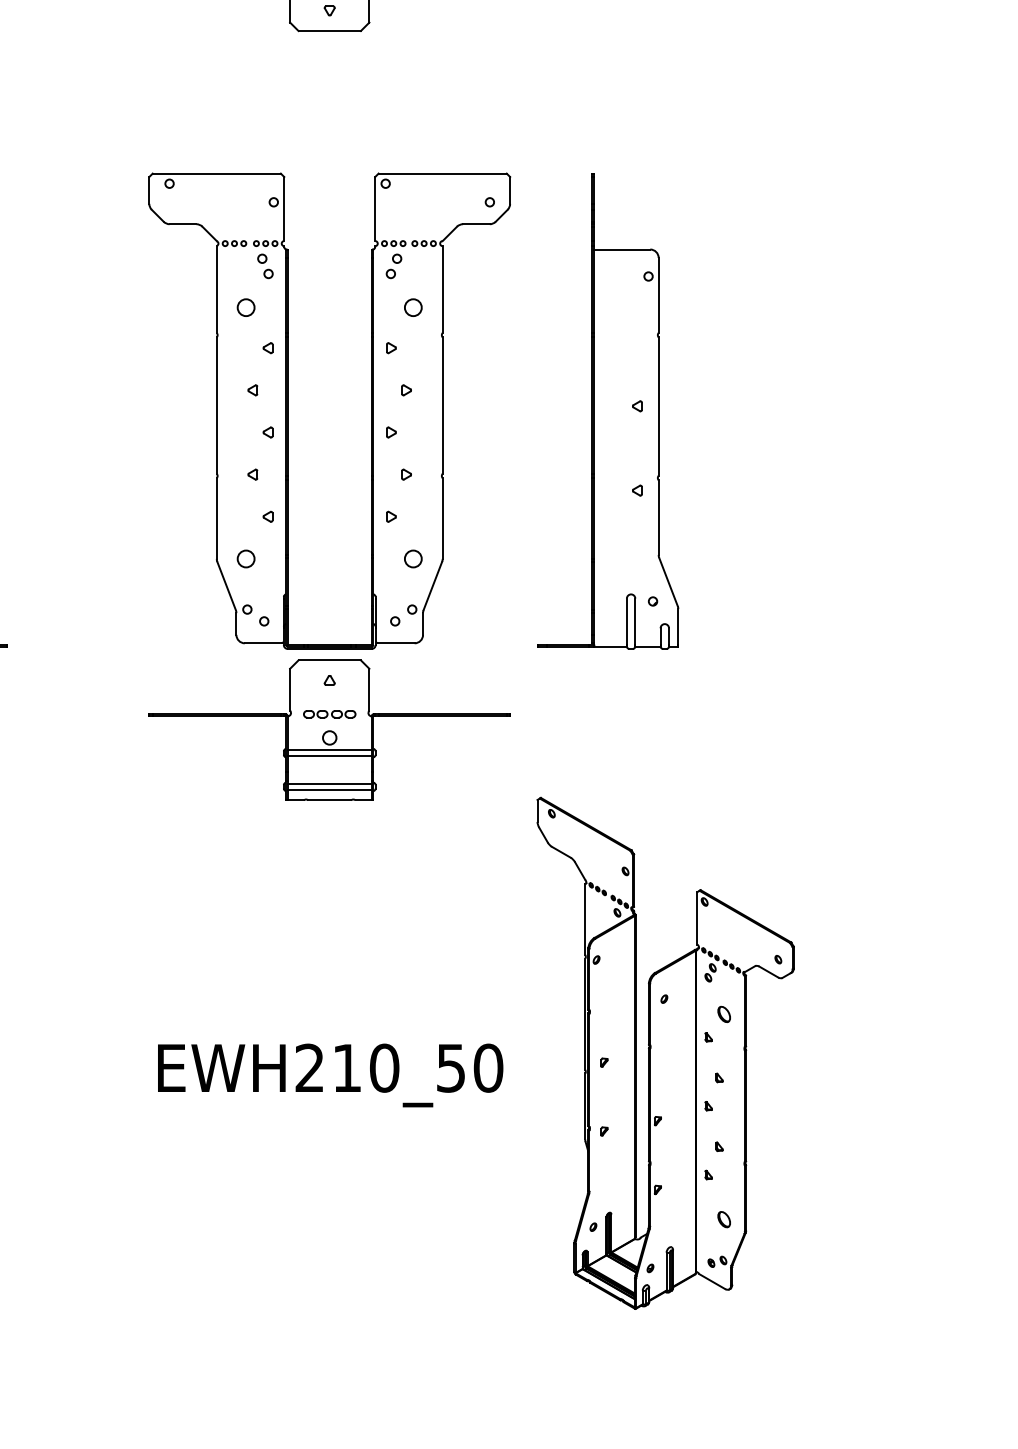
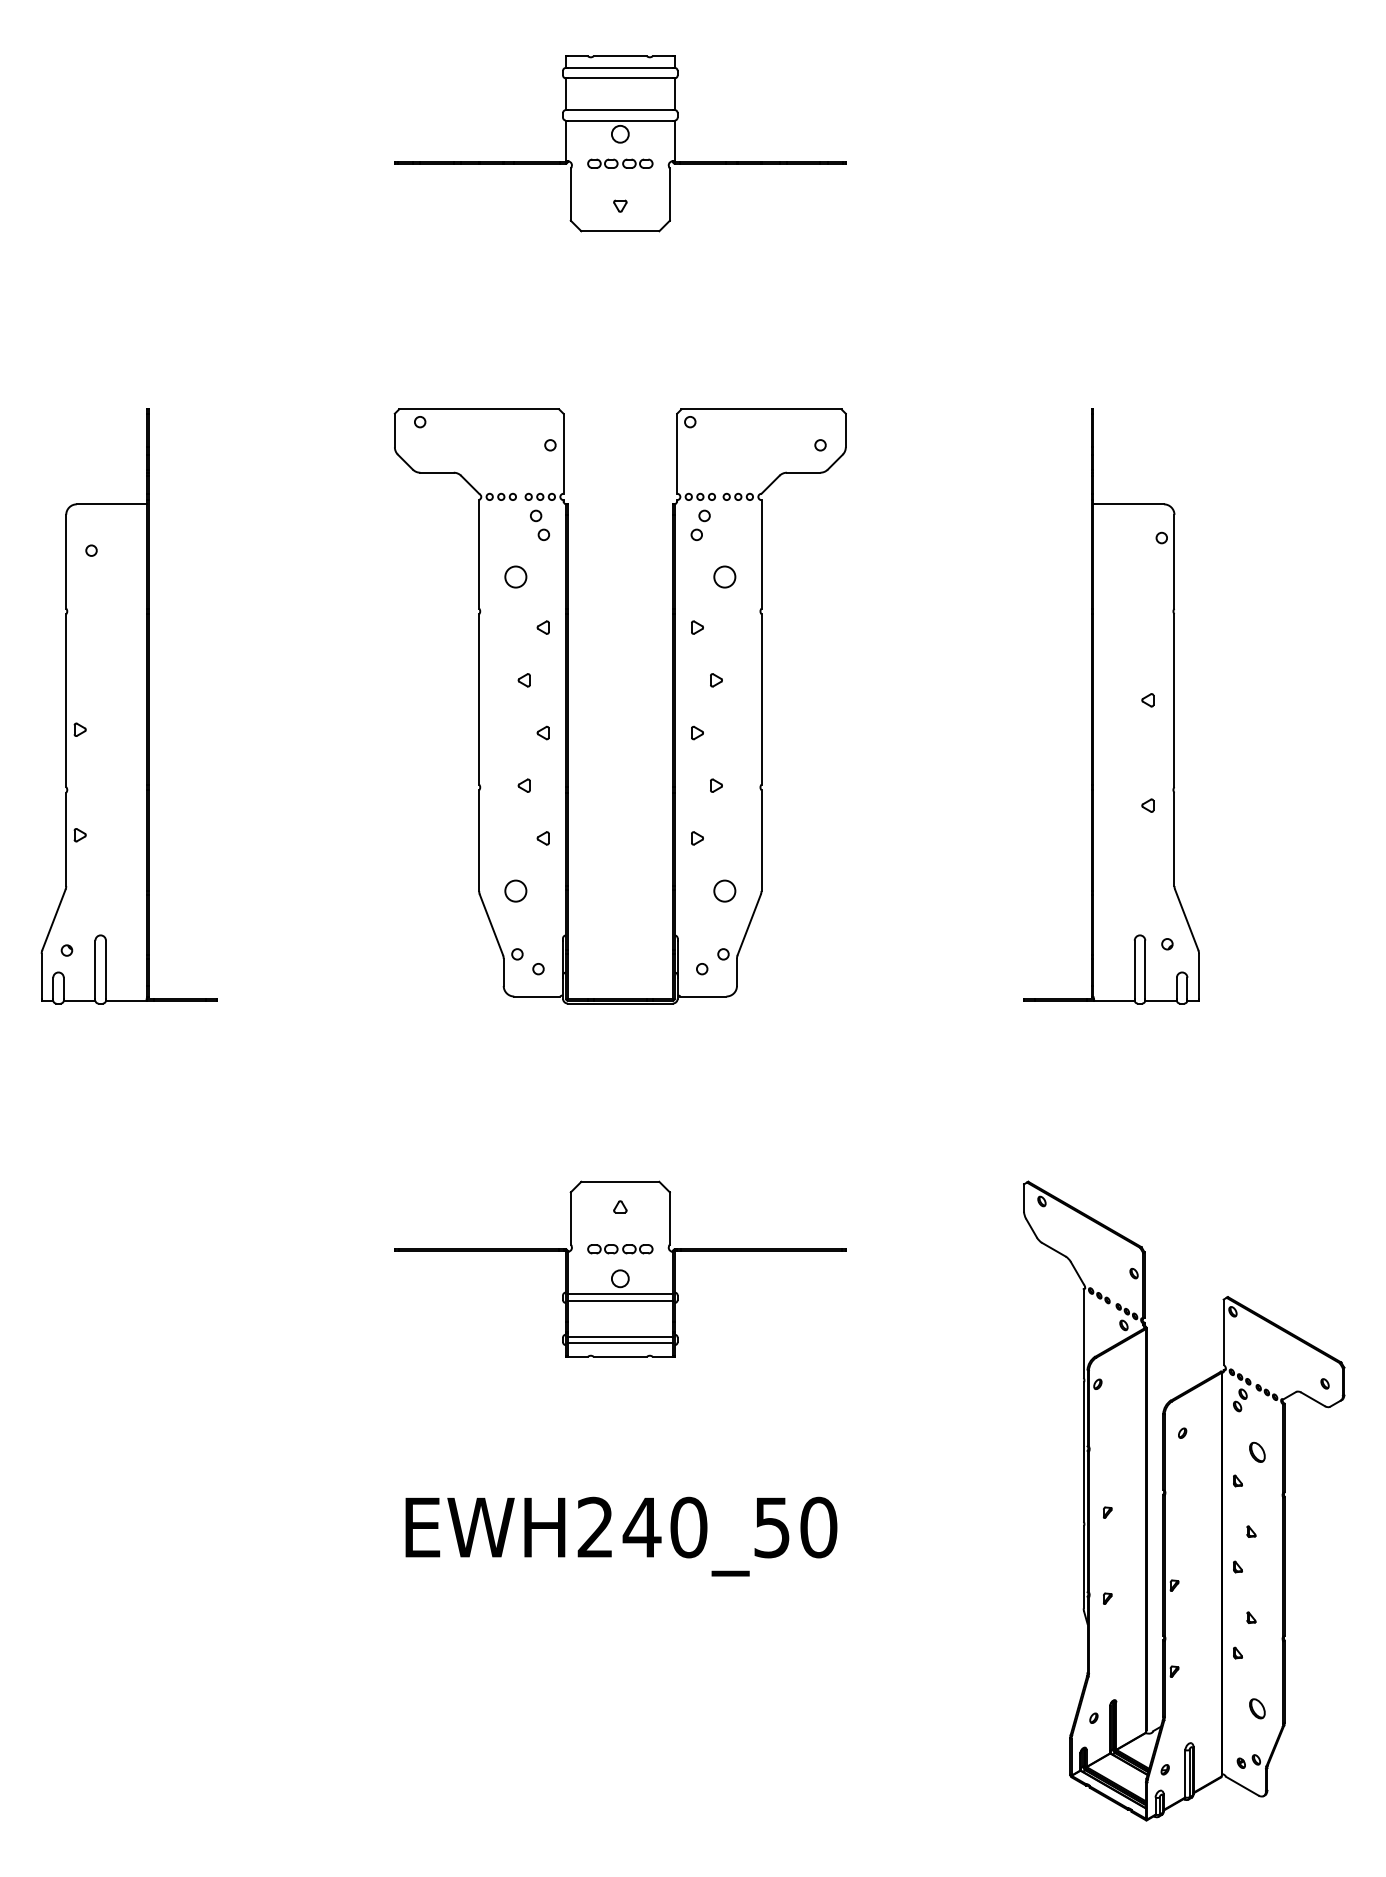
part: (608, 411) -> (1111, 706), moved
part: (329, 729) -> (620, 1268), moved
part: (665, 1052) -> (1184, 1500), moved
text: (346, 1068) -> (641, 1527), EWH210_50 -> EWH240_50

